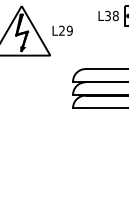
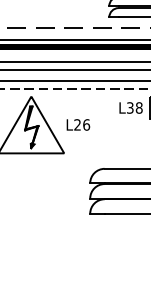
text: (69, 30) -> (86, 124), L29 -> L26

